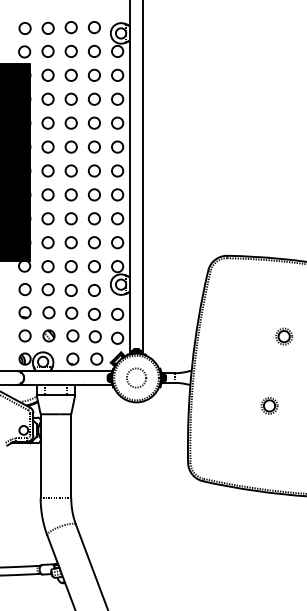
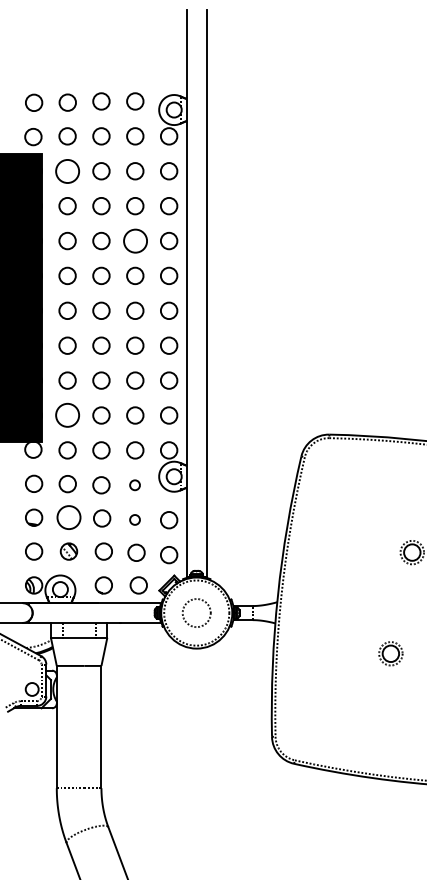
circle: (47, 74) -> (66, 169), size x1.4
circle: (93, 122) -> (133, 240), size x1.4
circle: (47, 242) -> (66, 415), size x1.4
circle: (93, 290) -> (133, 485), size x0.6
circle: (48, 312) -> (68, 517), size x1.4
circle: (93, 313) -> (133, 518), size x0.6

